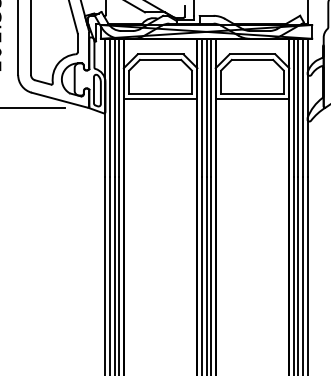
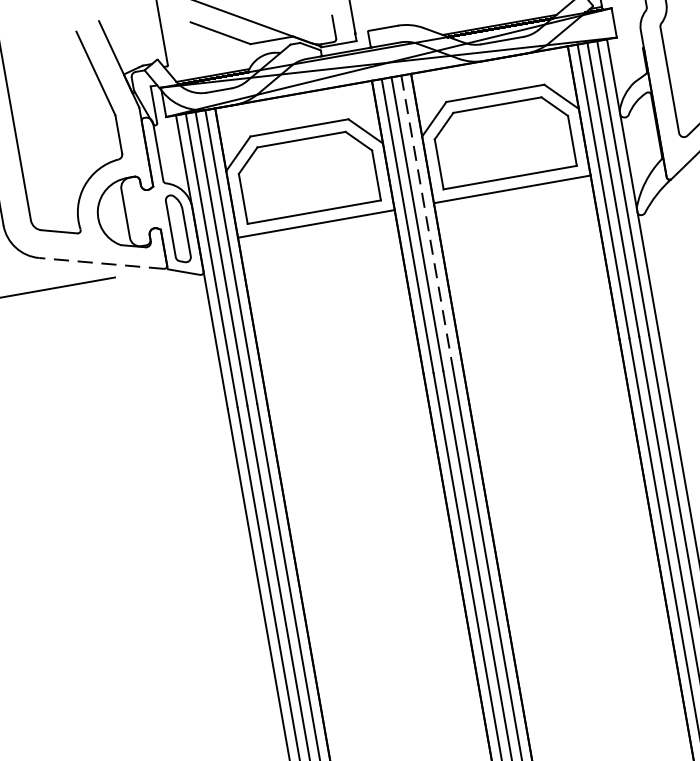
line: (59, 100) -> (101, 264), solid -> dashed
line: (211, 107) -> (427, 221), solid -> dashed

